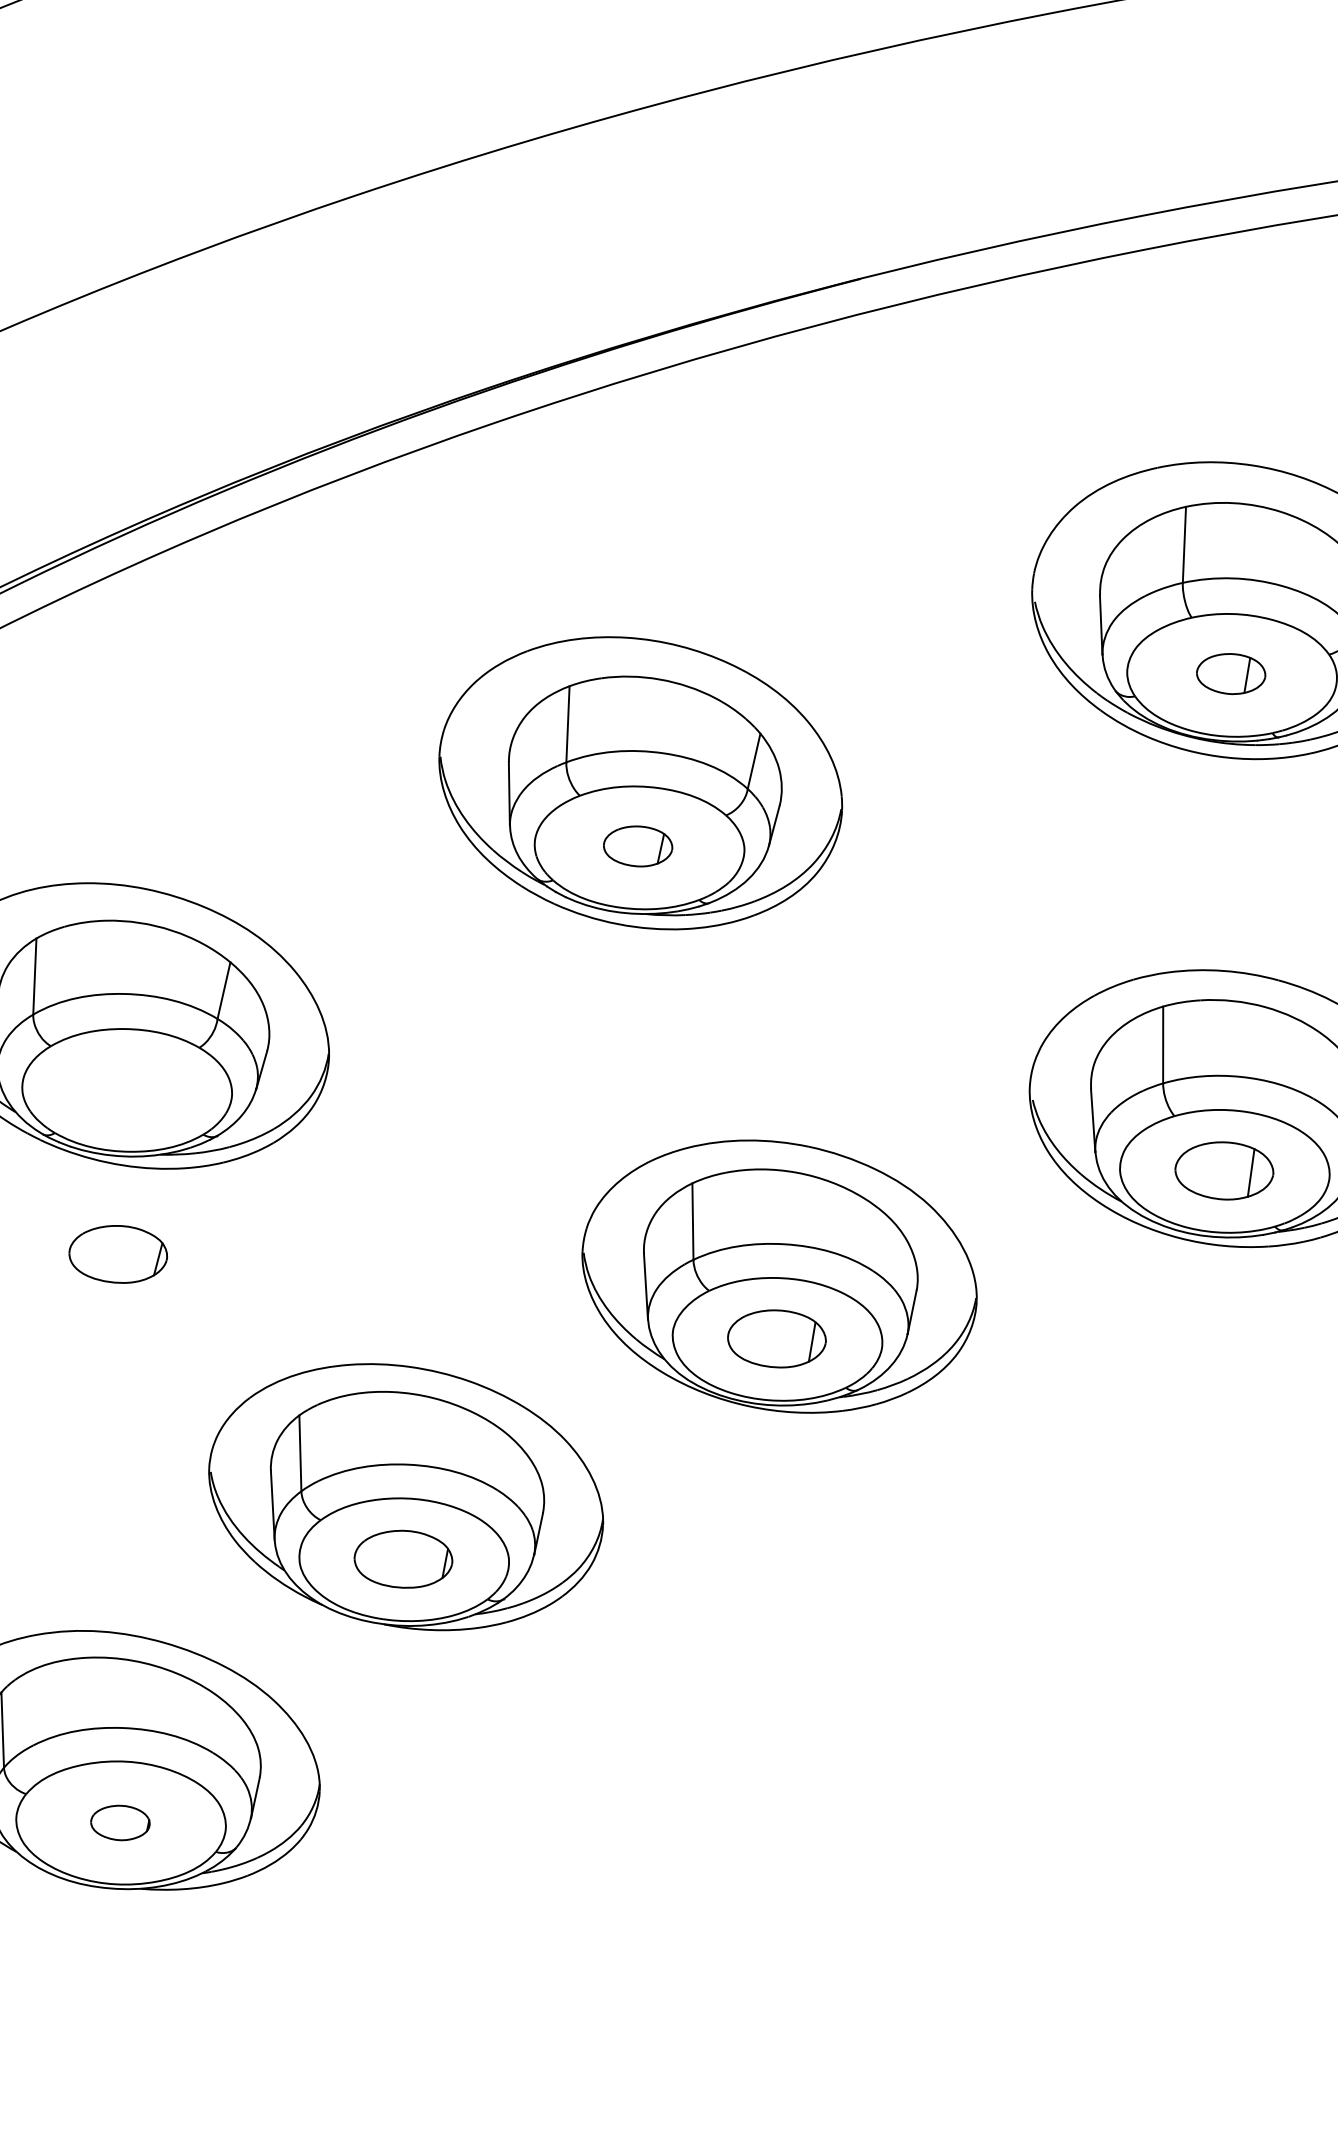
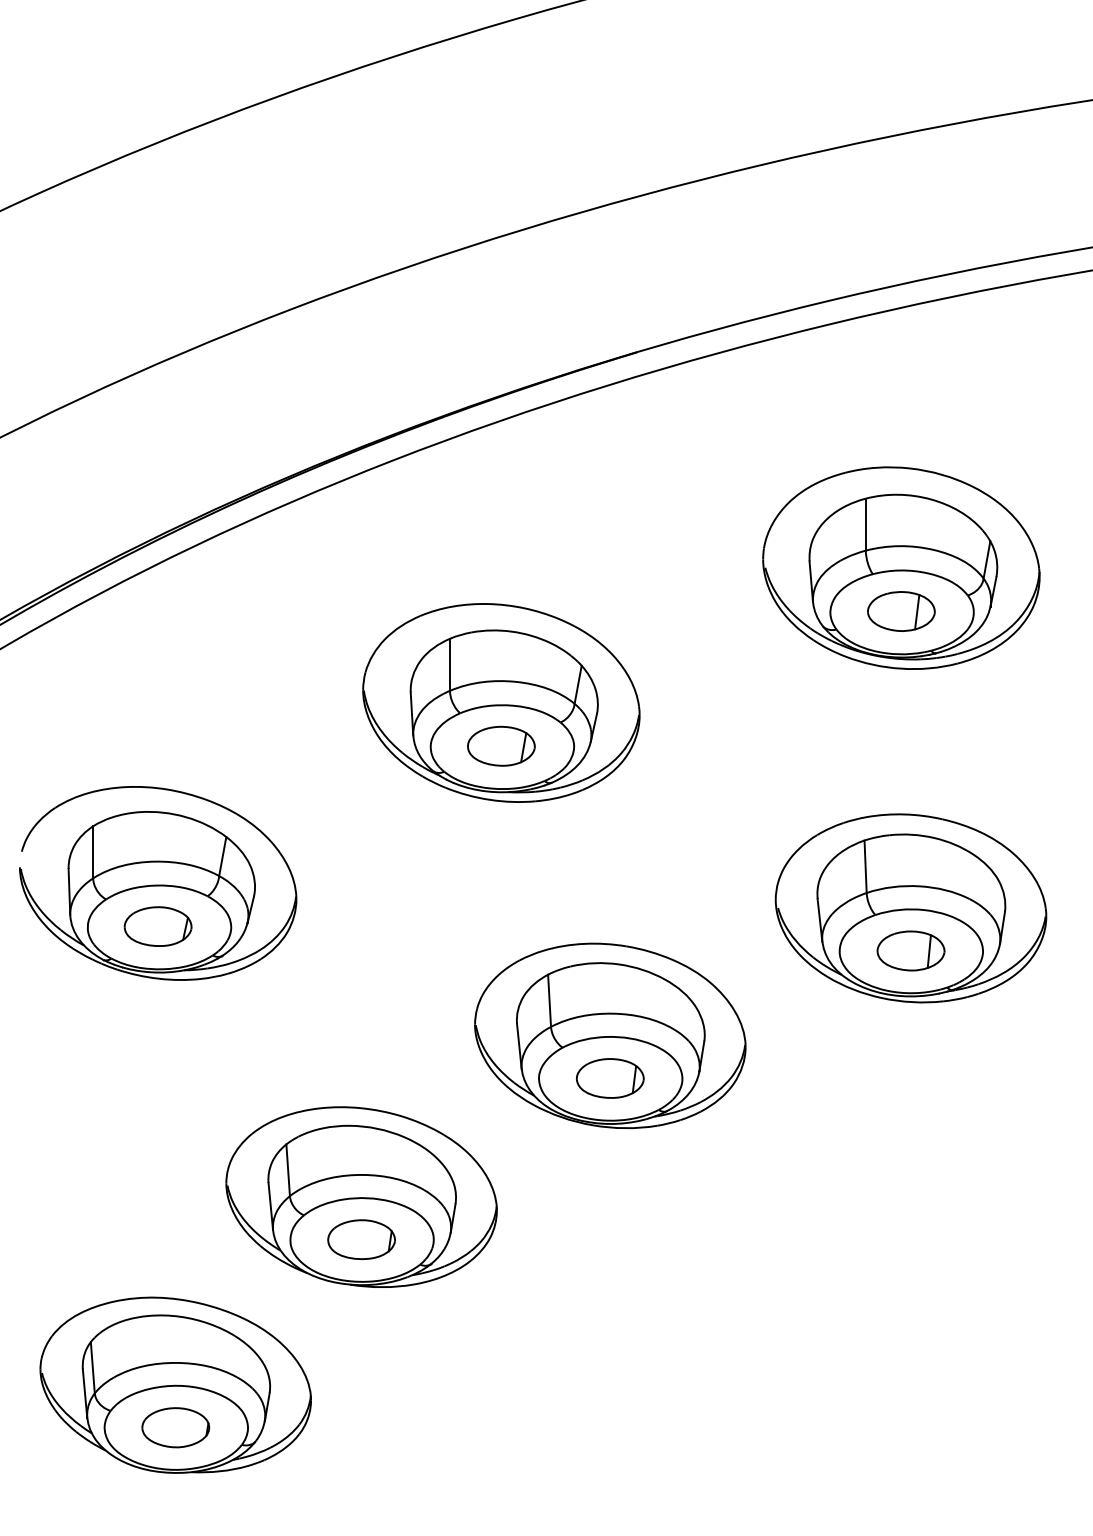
part: (1231, 674) -> (901, 611), size x1.43
part: (638, 845) -> (501, 745), size x1.43
part: (117, 1254) -> (157, 926), moved
part: (119, 1822) -> (175, 1427), size x1.67

